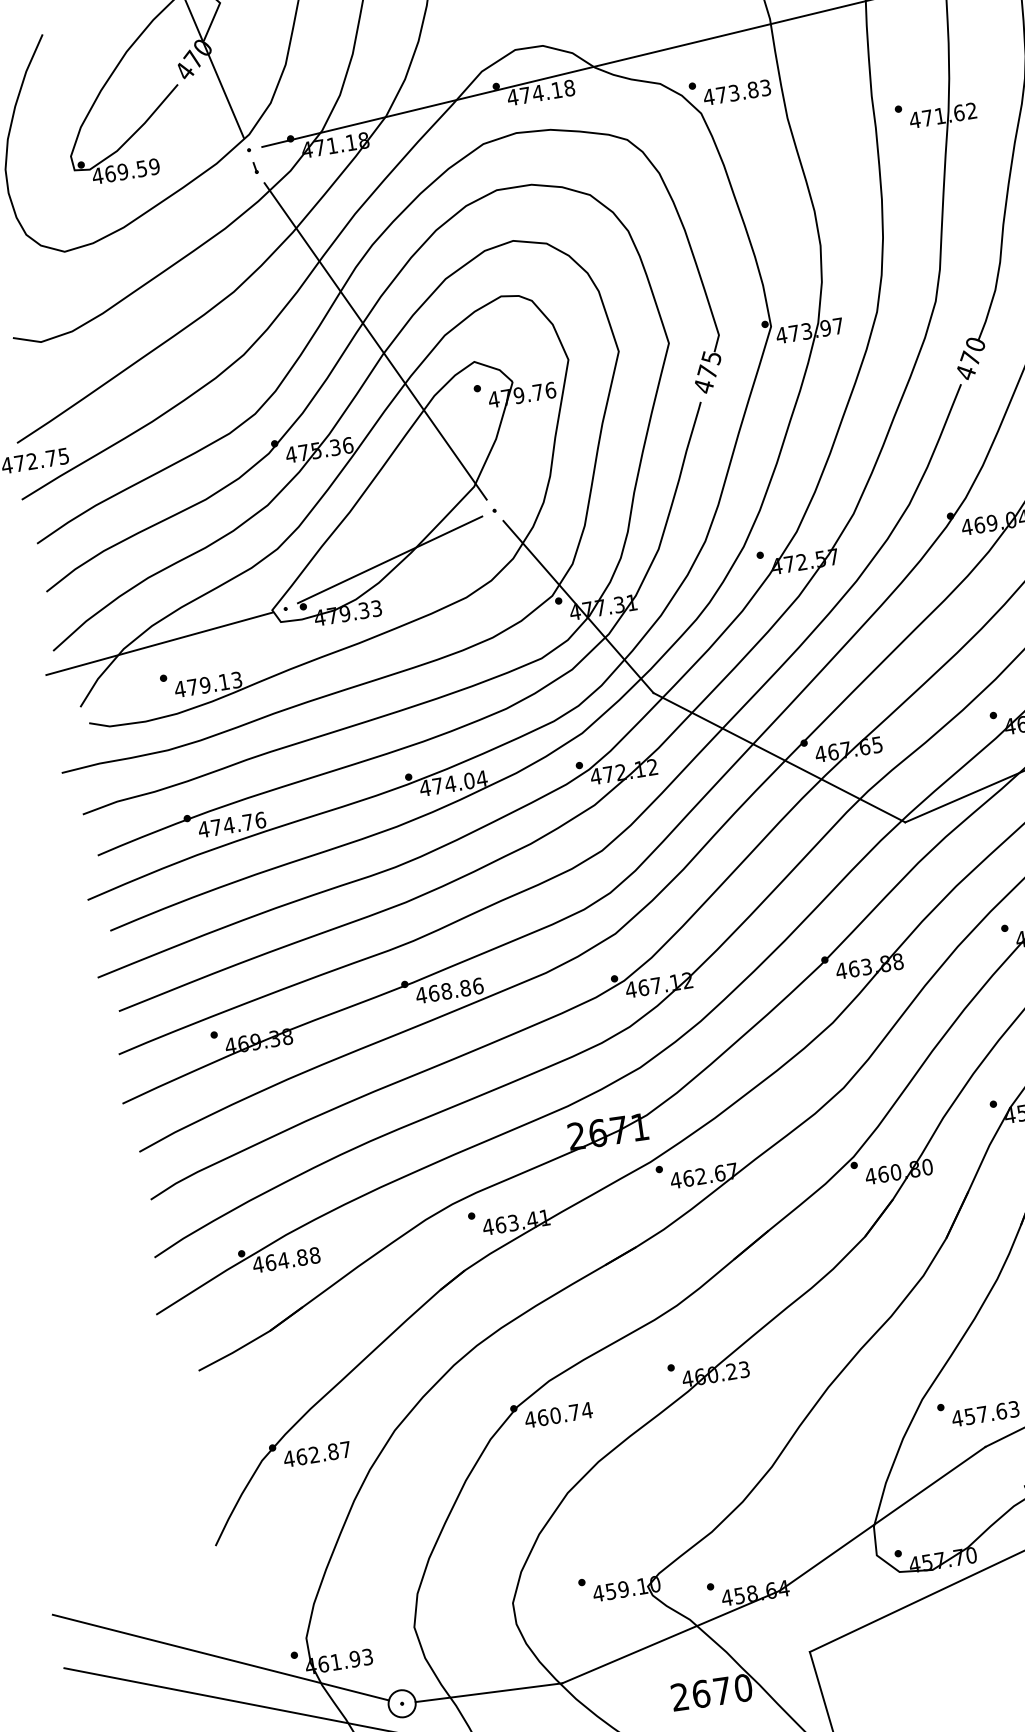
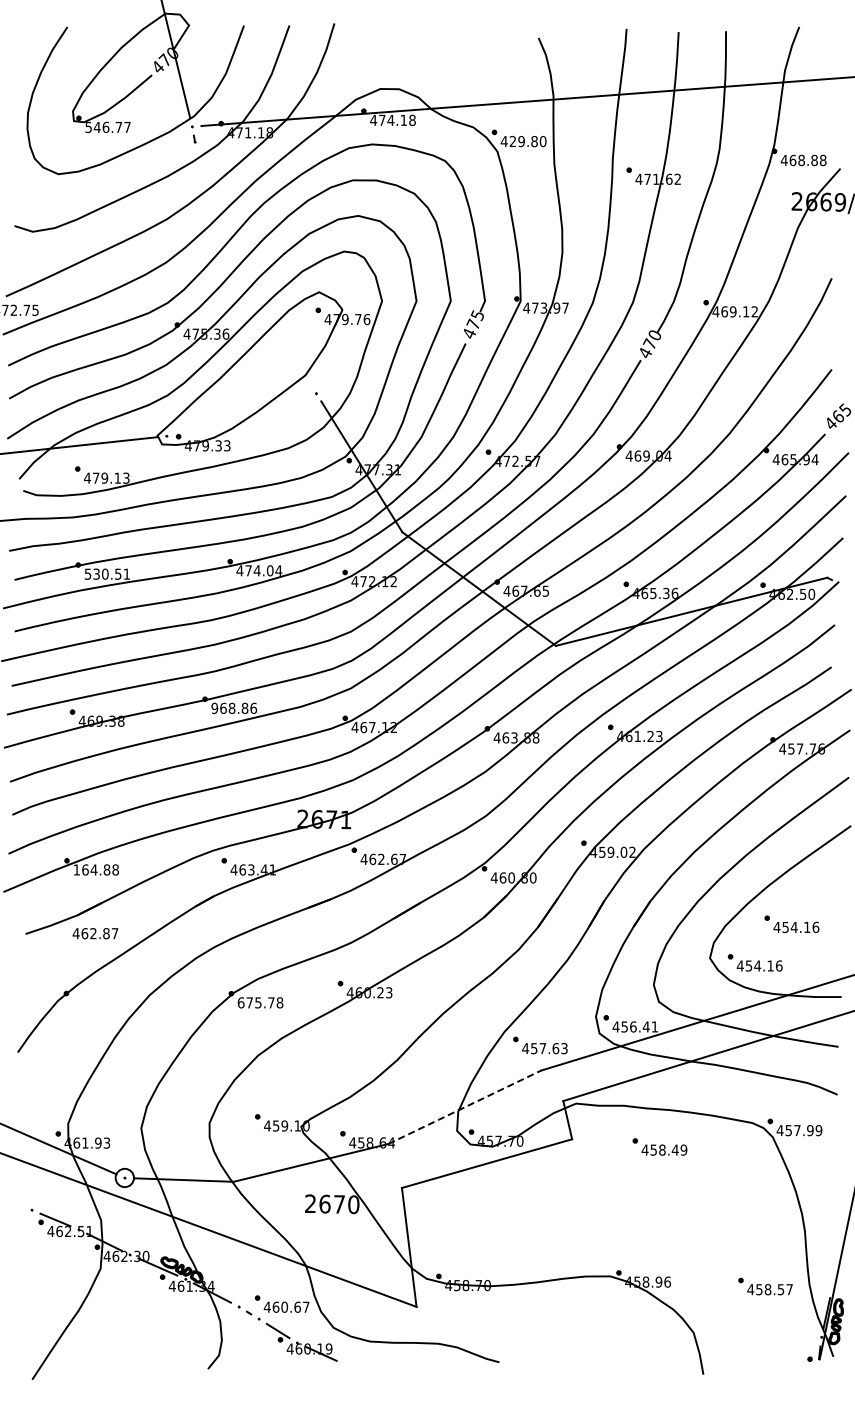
text: (742, 91) -> (527, 141), 473.83 -> 429.80
text: (125, 171) -> (107, 127), 469.59 -> 546.77
line: (375, 340) -> (255, 267), removed
line: (389, 559) -> (241, 414), removed
text: (232, 823) -> (107, 573), 474.76 -> 530.51
text: (420, 994) -> (214, 707), 468.86 -> 968.86
text: (257, 1264) -> (76, 869), 464.88 -> 164.88
text: (558, 1414) -> (260, 1002), 460.74 -> 675.78
text: (317, 1454) -> (95, 933), moved
line: (882, 1519) -> (464, 1107), solid -> dashed

